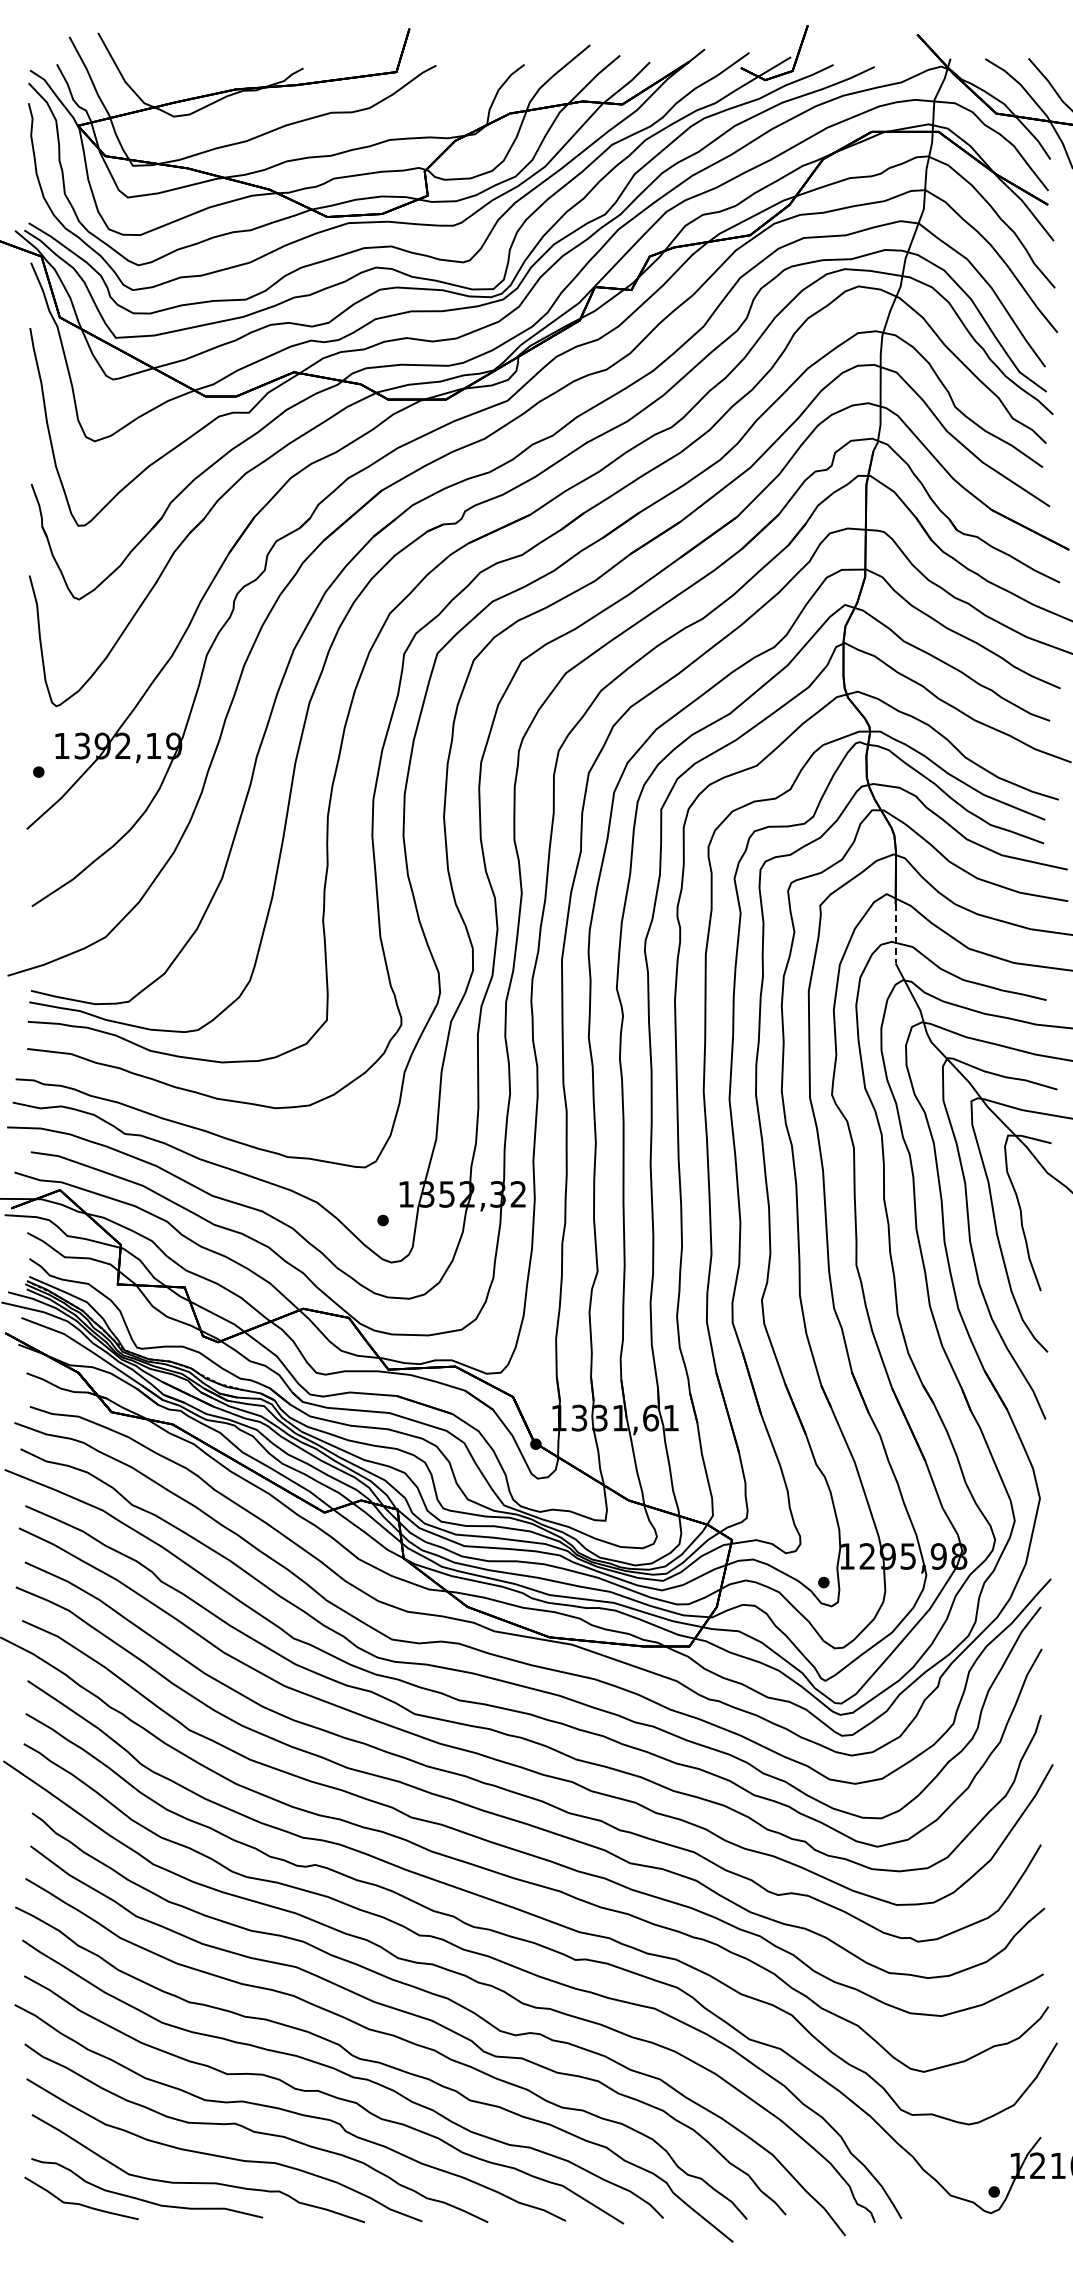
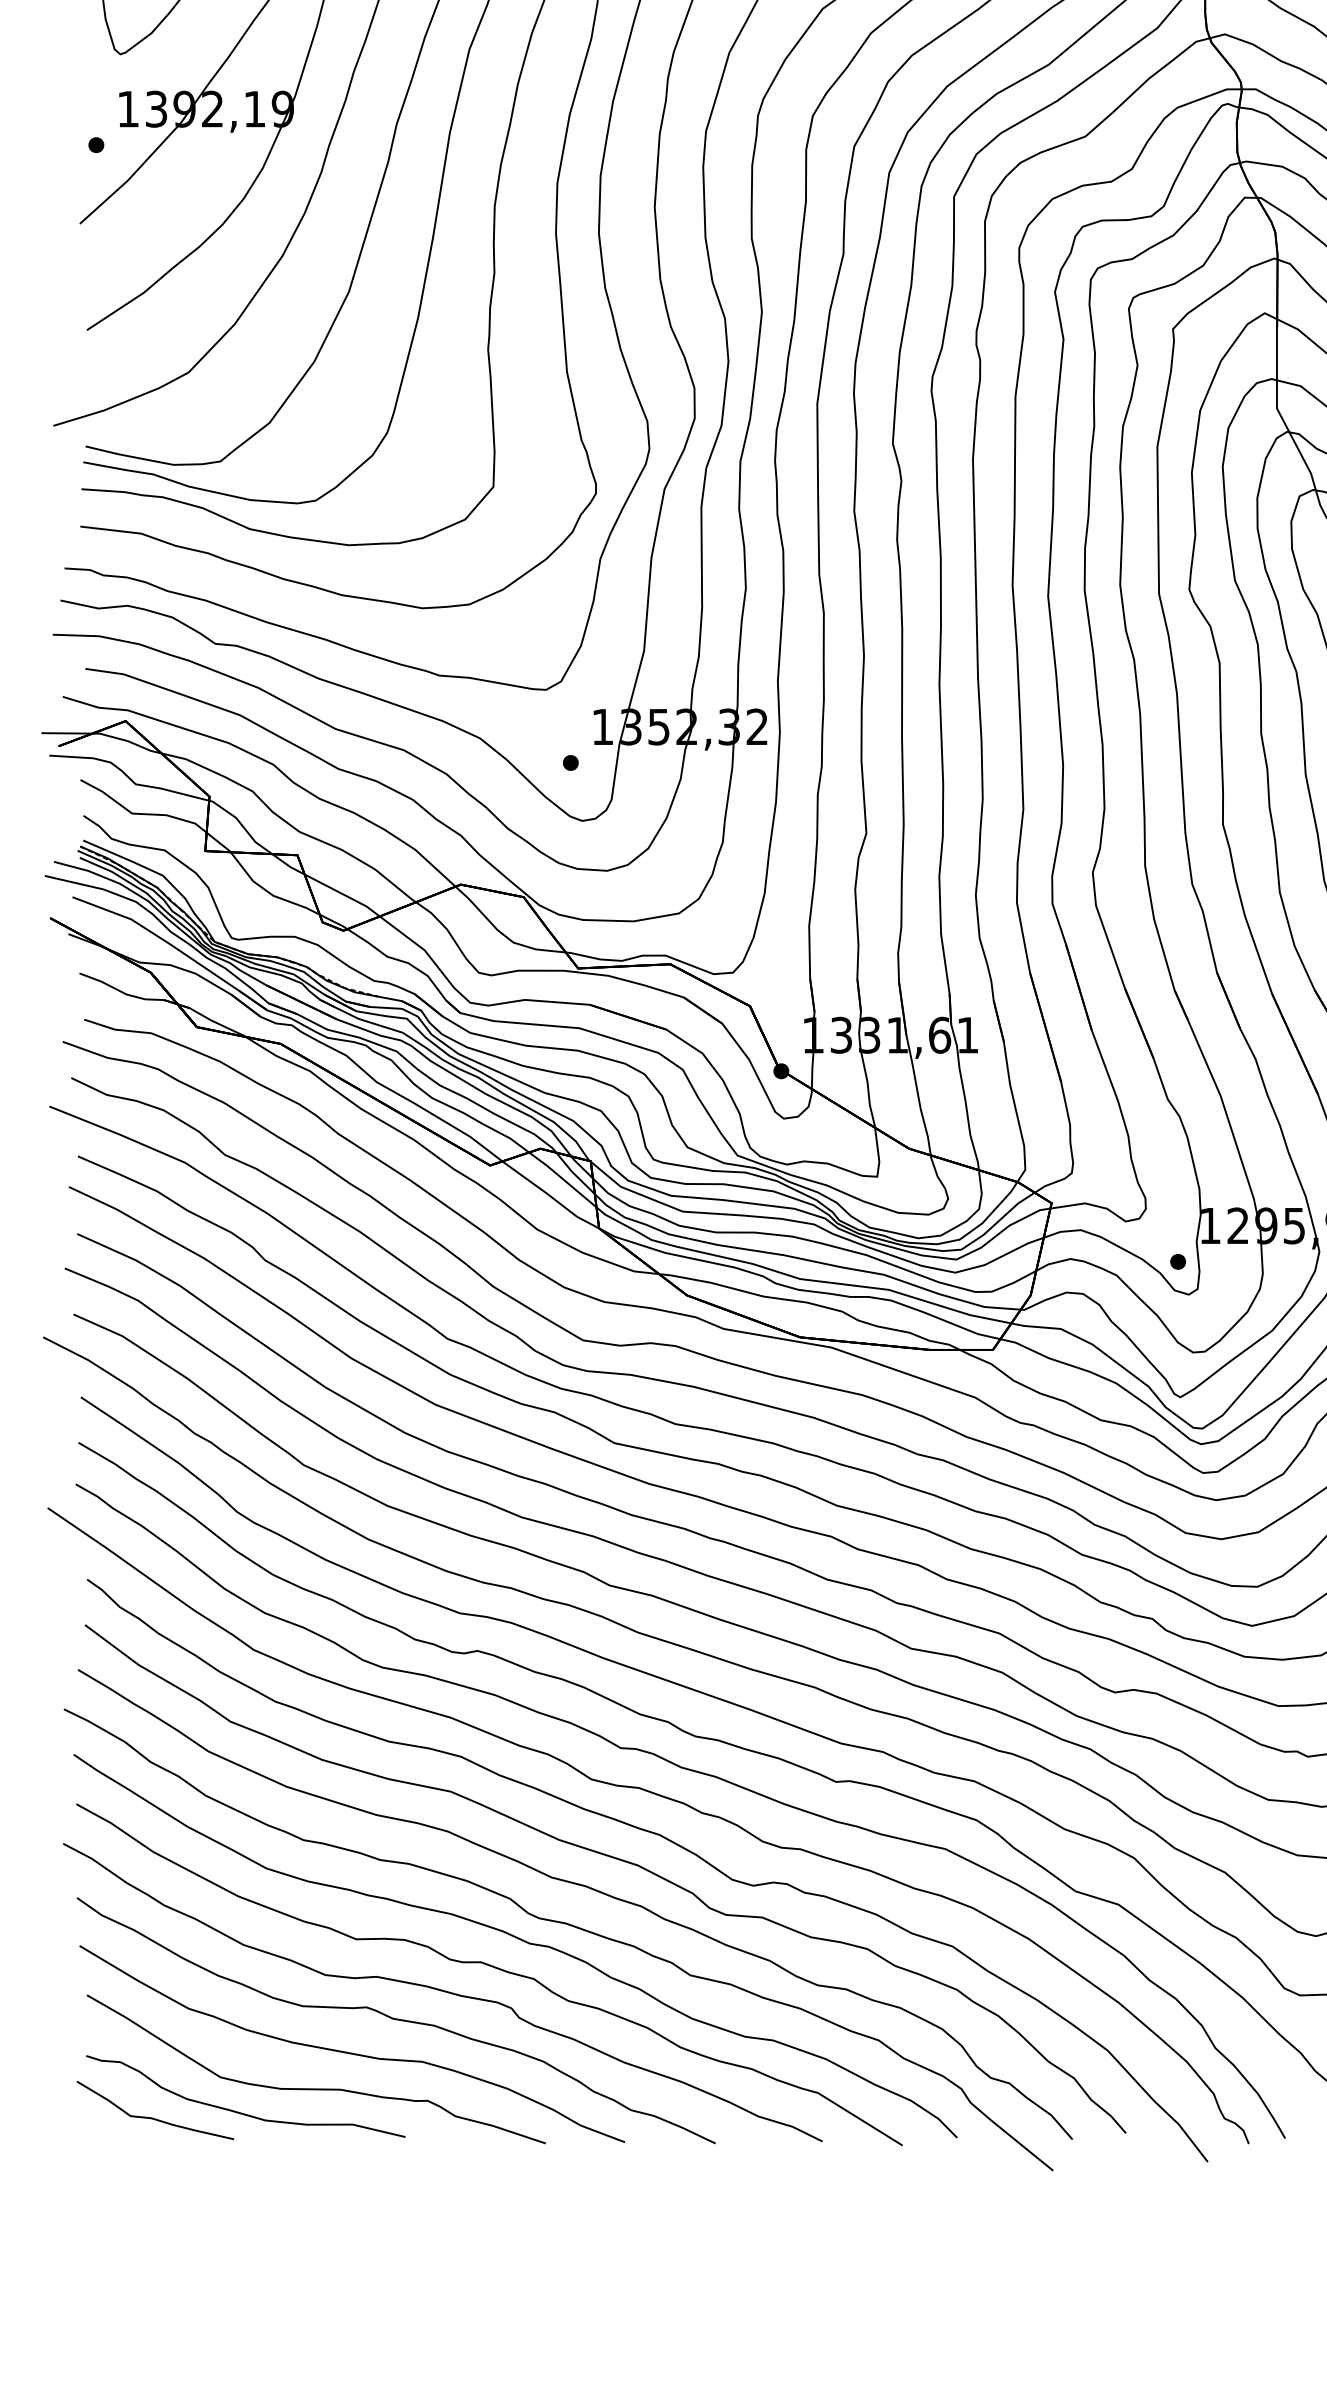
line: (895, 933) -> (1276, 367), dashed -> solid

